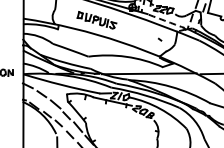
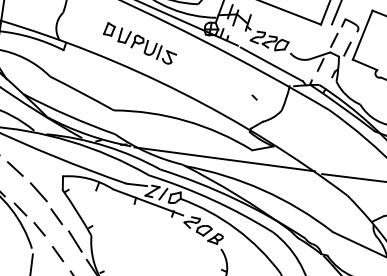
arc: (166, 21) -> (271, 64), dashed -> solid

